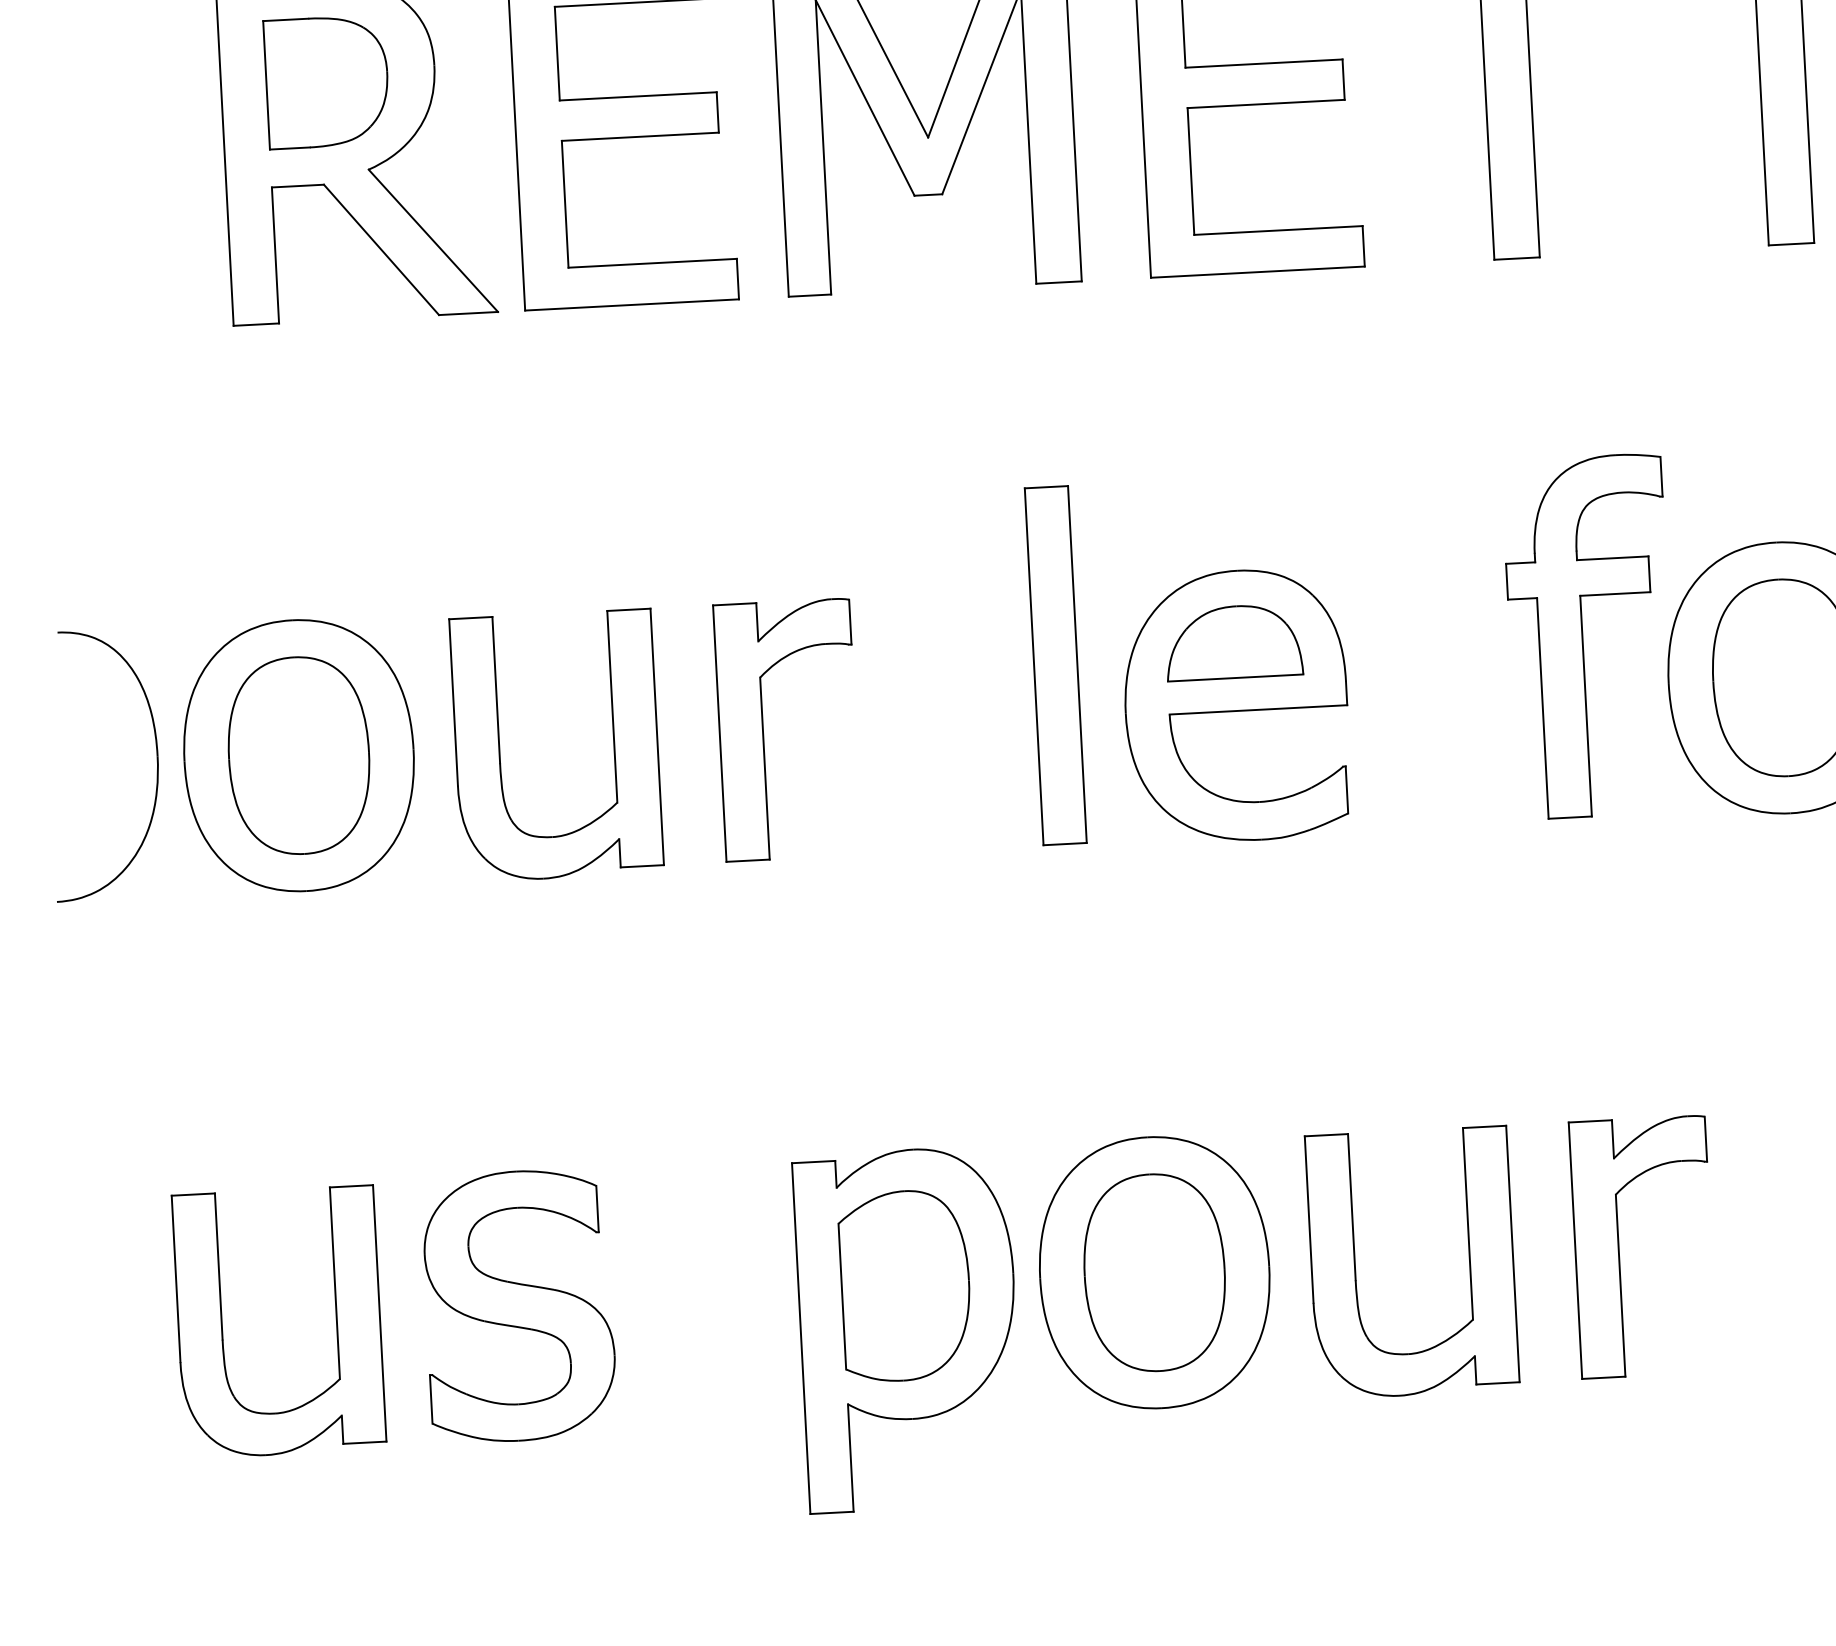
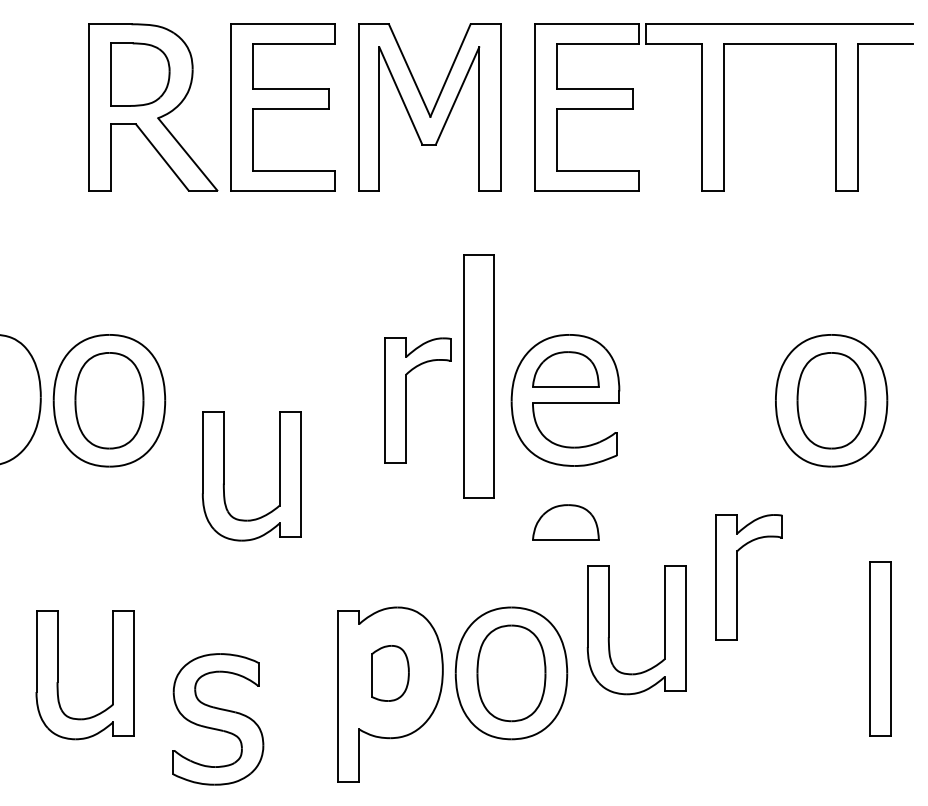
part: (1589, 636) -> (738, 375), removed
part: (1054, 666) -> (478, 376), size x1.4
part: (763, 730) -> (406, 400), moved
part: (500, 748) -> (224, 476), moved
part: (1249, 956) -> (565, 522), added
part: (1619, 1248) -> (737, 577), moved
part: (1356, 1266) -> (609, 630), moved
part: (906, 1285) -> (390, 673), size x0.6
part: (519, 1306) -> (218, 719), moved

